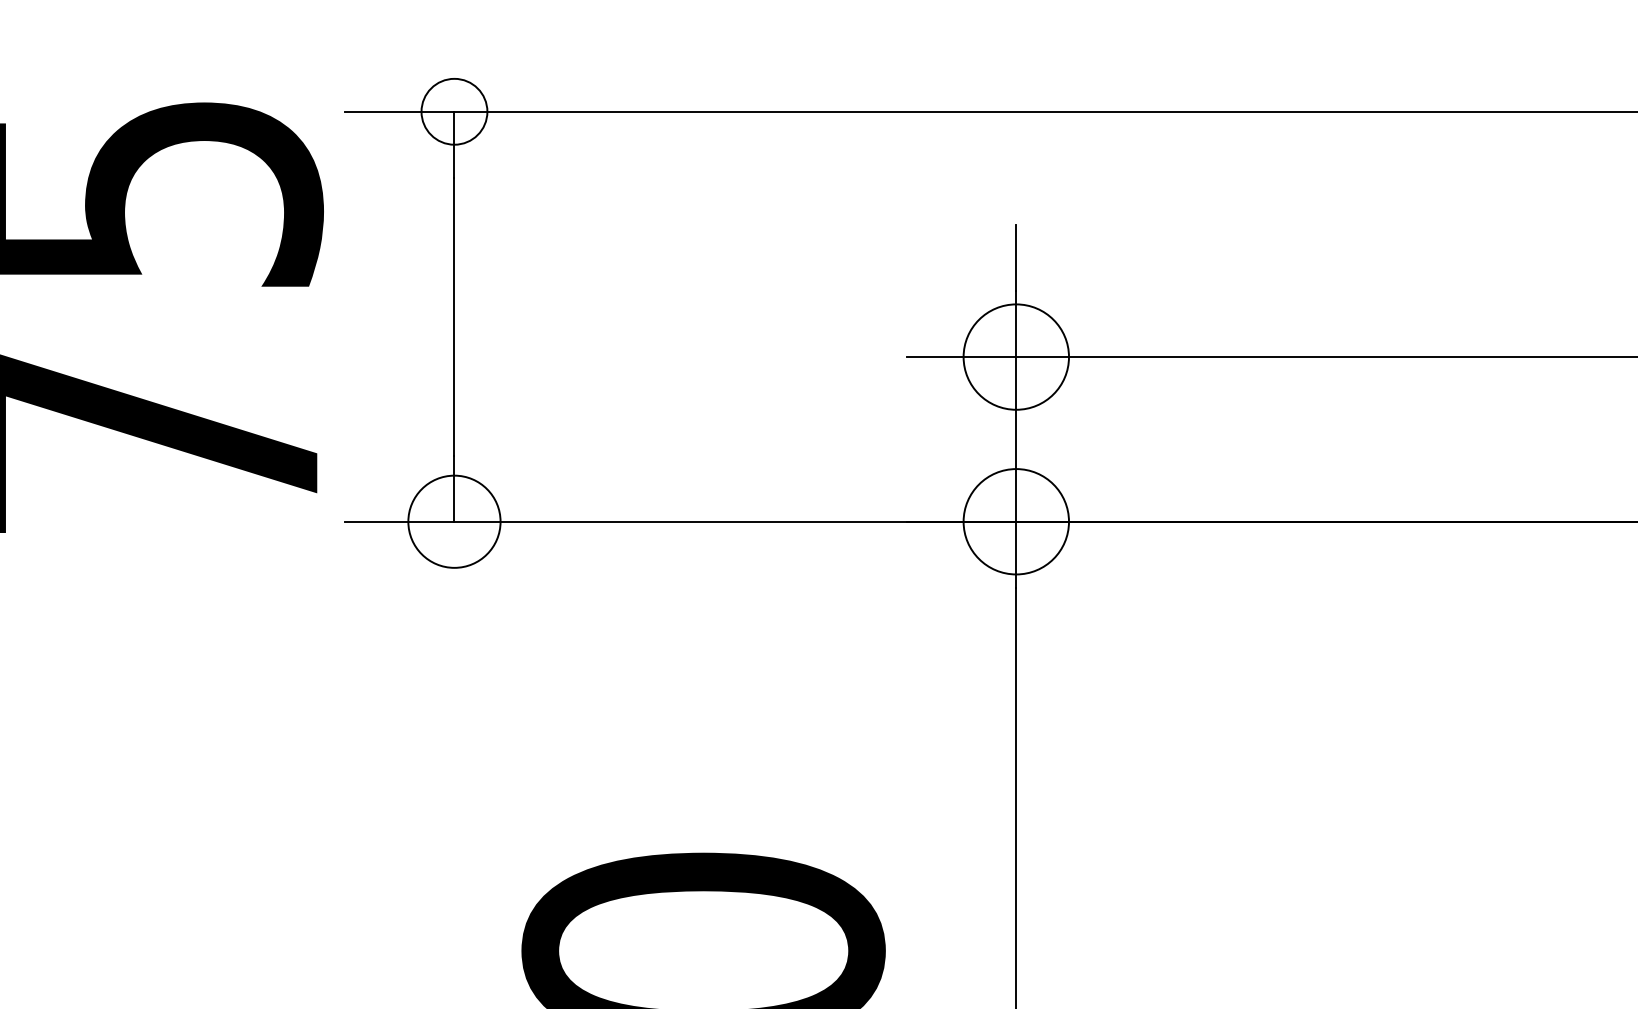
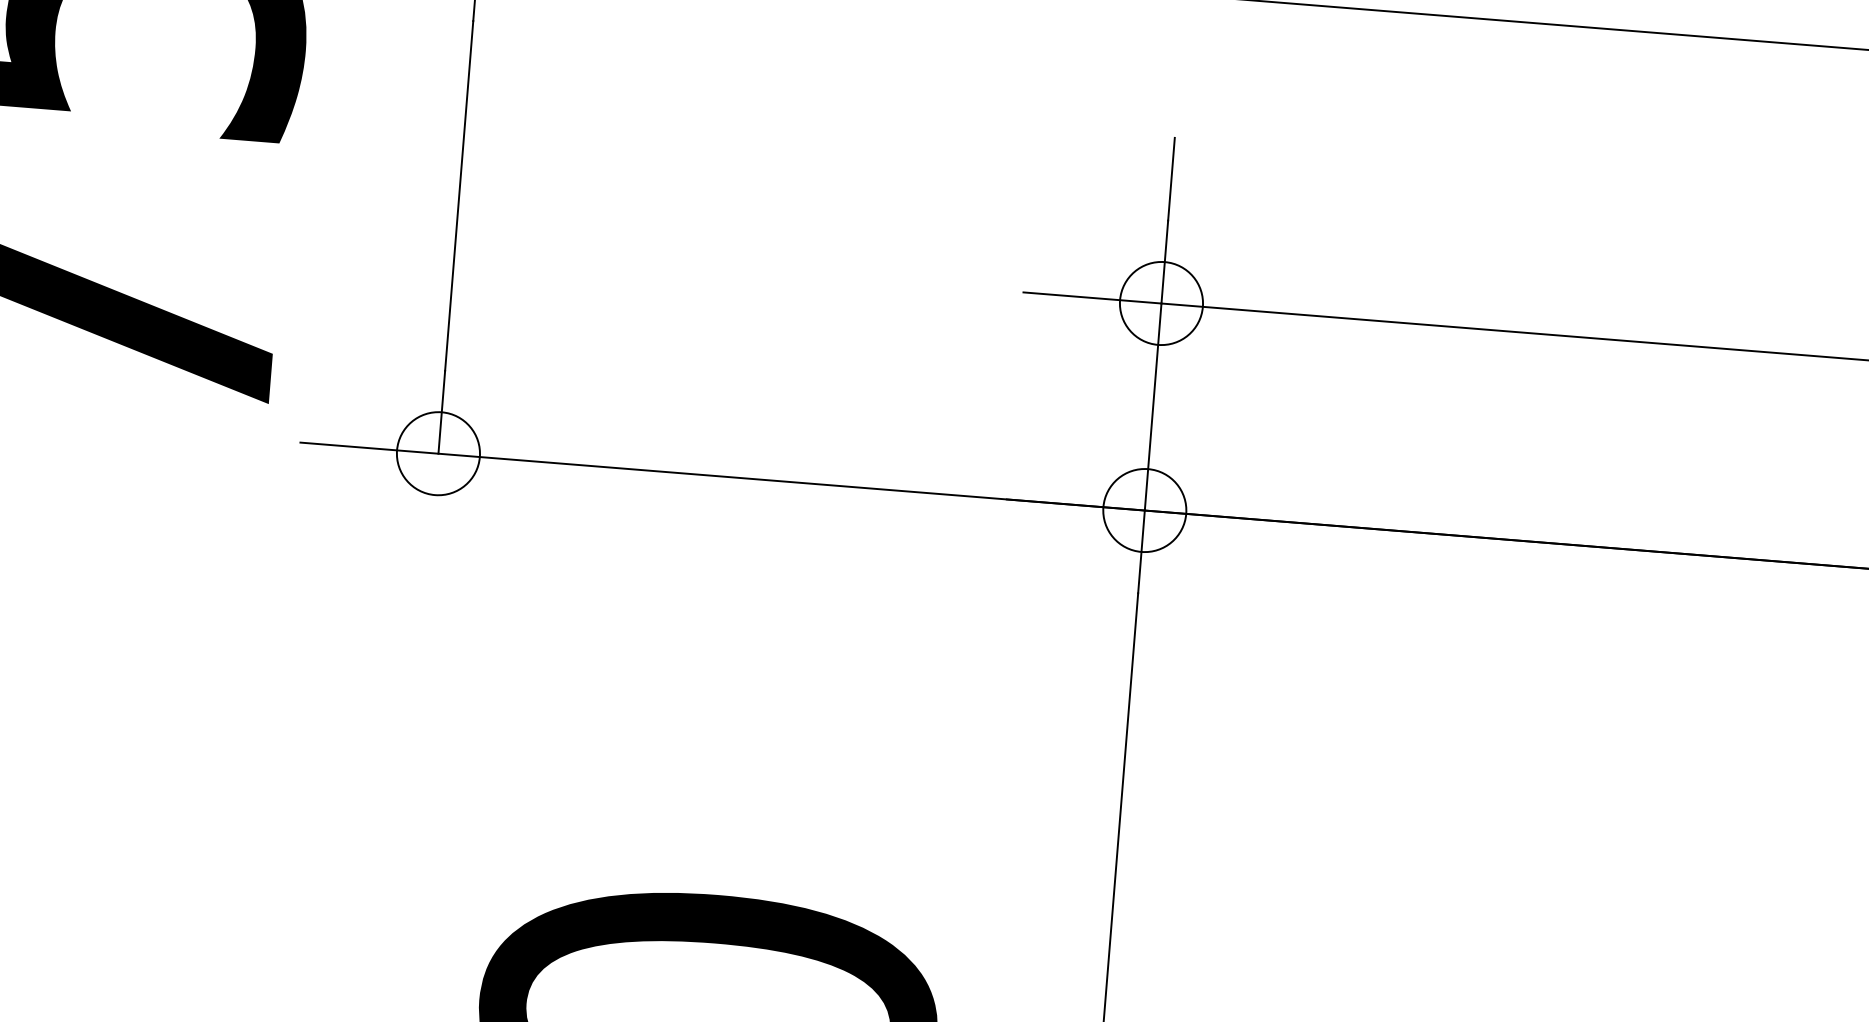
circle: (1016, 357) -> (1161, 304), size x0.62
circle: (454, 521) -> (438, 453), size x0.71
circle: (1016, 521) -> (1145, 510), size x0.62

